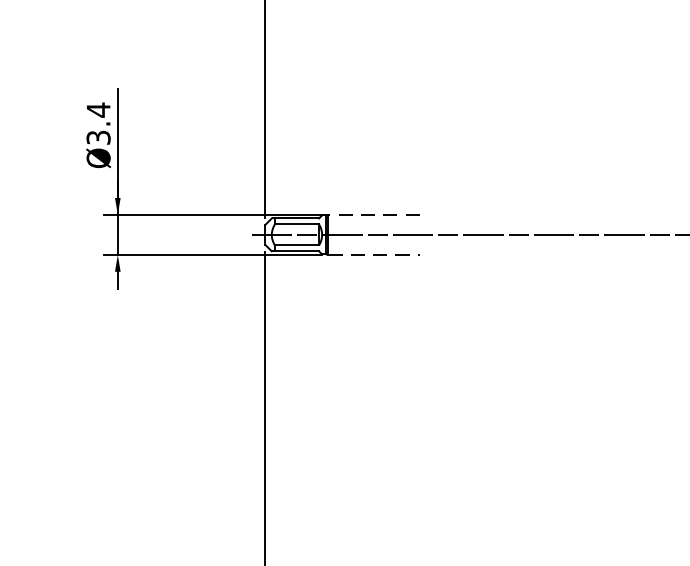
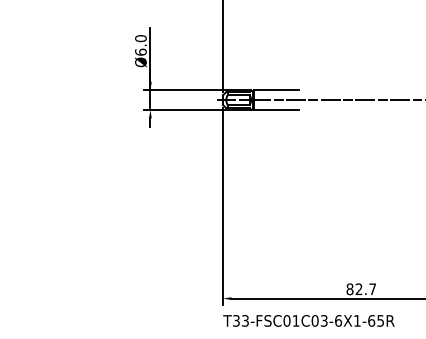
text: (97, 122) -> (140, 44), Ø3.4 -> Ø6.0
line: (373, 215) -> (276, 90), dashed -> solid
line: (373, 255) -> (276, 110), dashed -> solid

